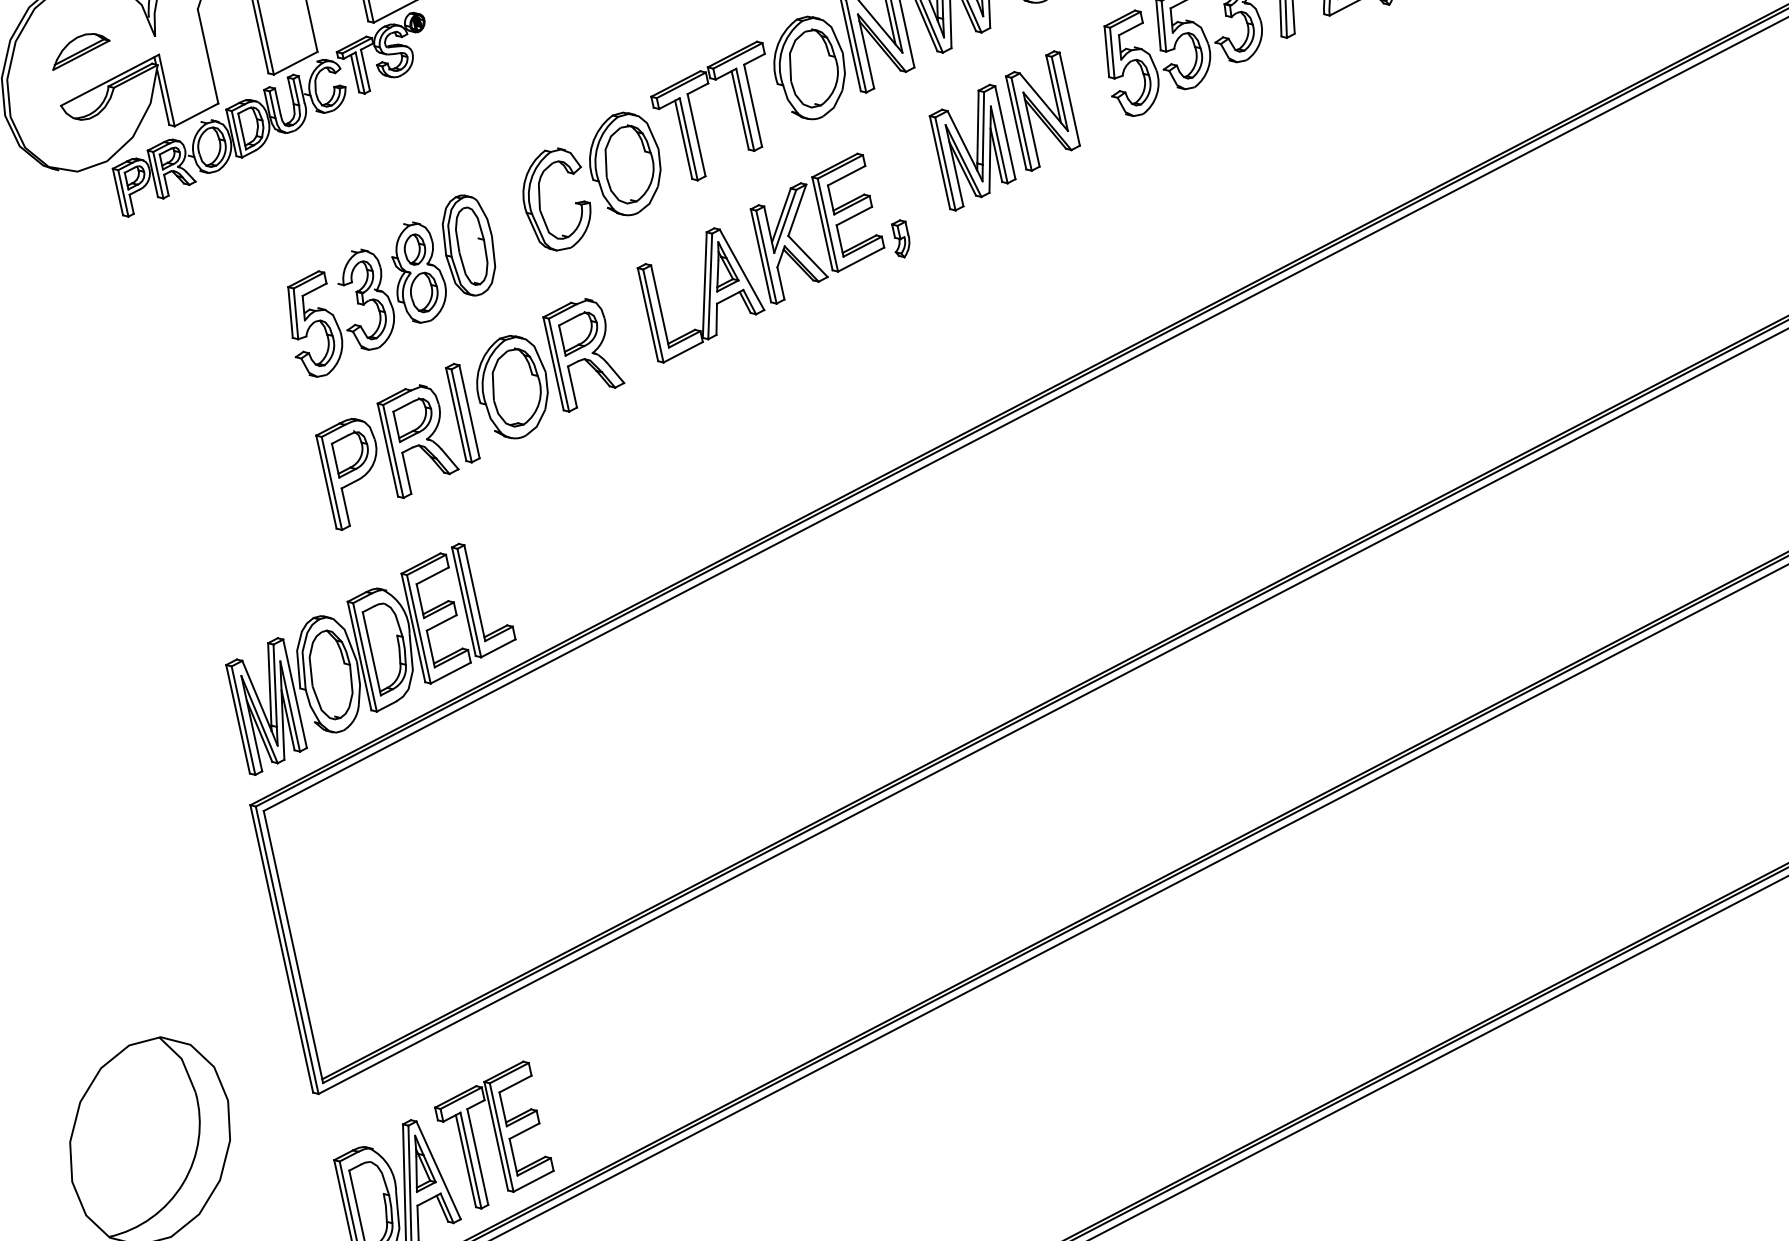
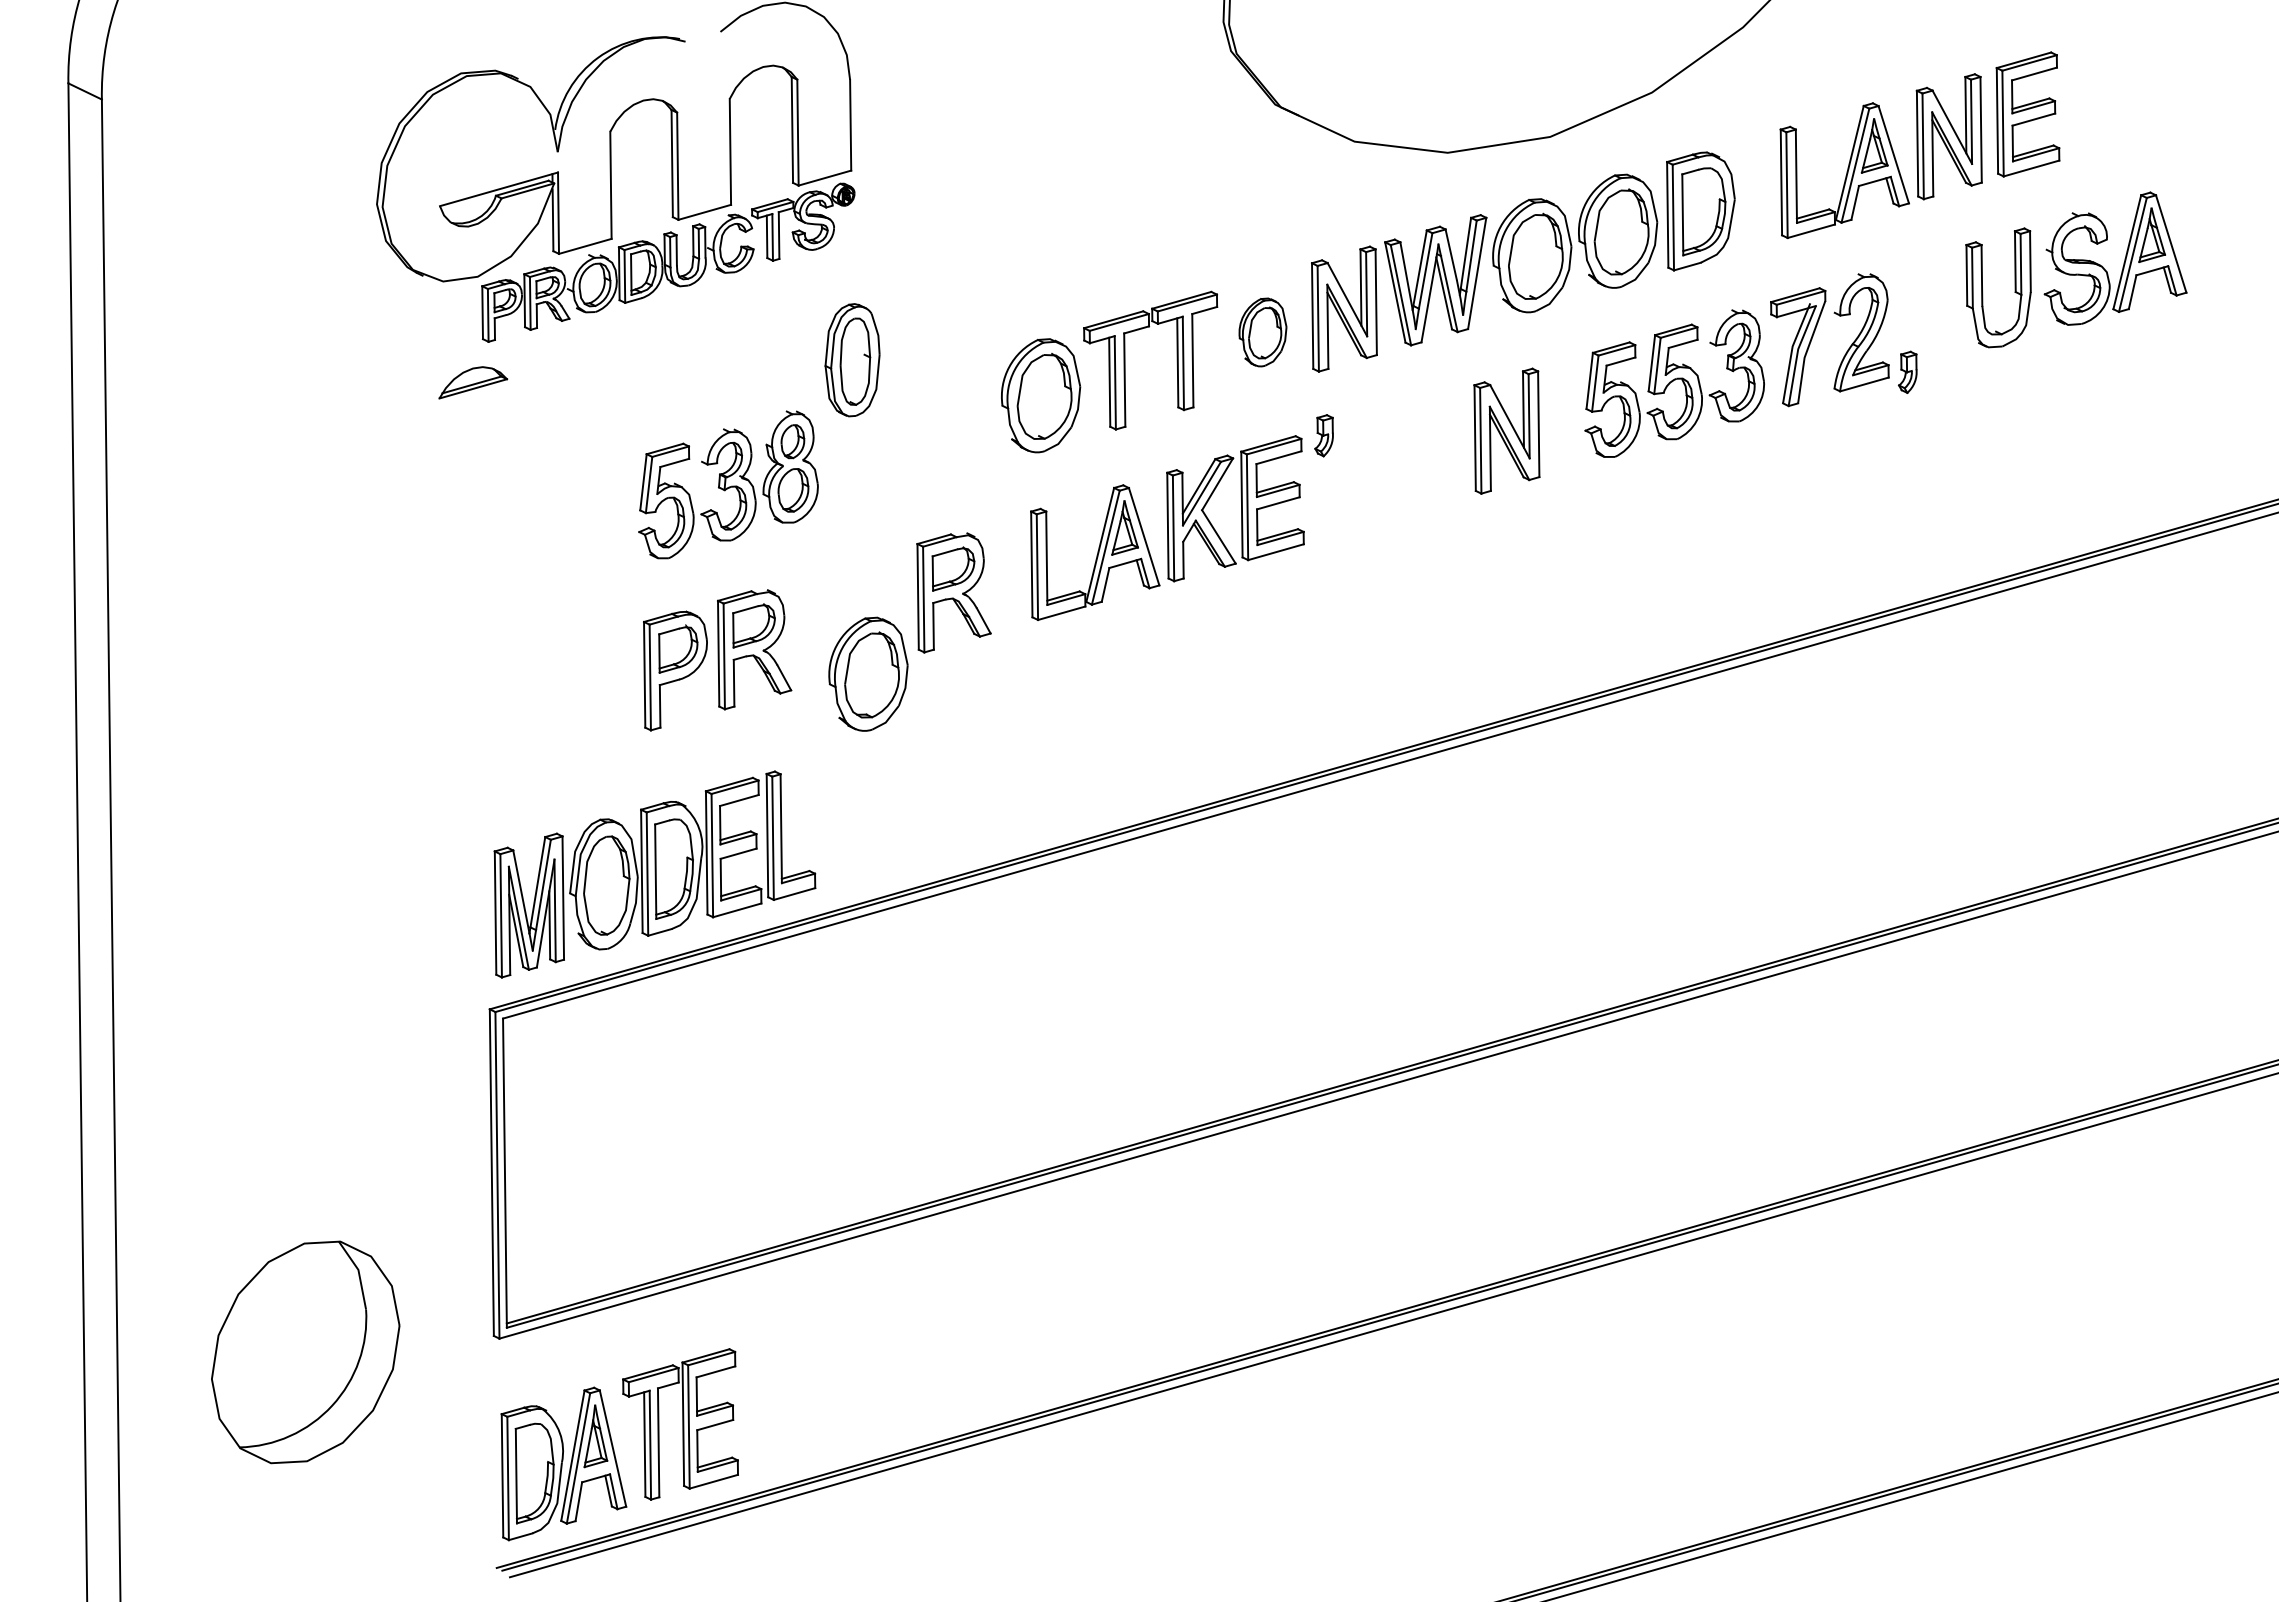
part: (80, 49) -> (473, 382), moved
part: (809, 68) -> (1262, 332), size x0.6
part: (971, 147) -> (1421, 454), removed
part: (540, 201) -> (940, 417), removed
part: (900, 238) -> (1323, 435), moved
part: (468, 245) -> (852, 360), moved
part: (512, 386) -> (868, 673), moved
part: (462, 412) -> (808, 629), removed

